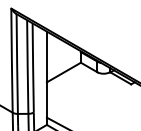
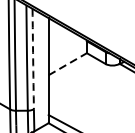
arc: (33, 67) -> (33, 58), solid -> dashed
line: (63, 72) -> (67, 64), solid -> dashed

